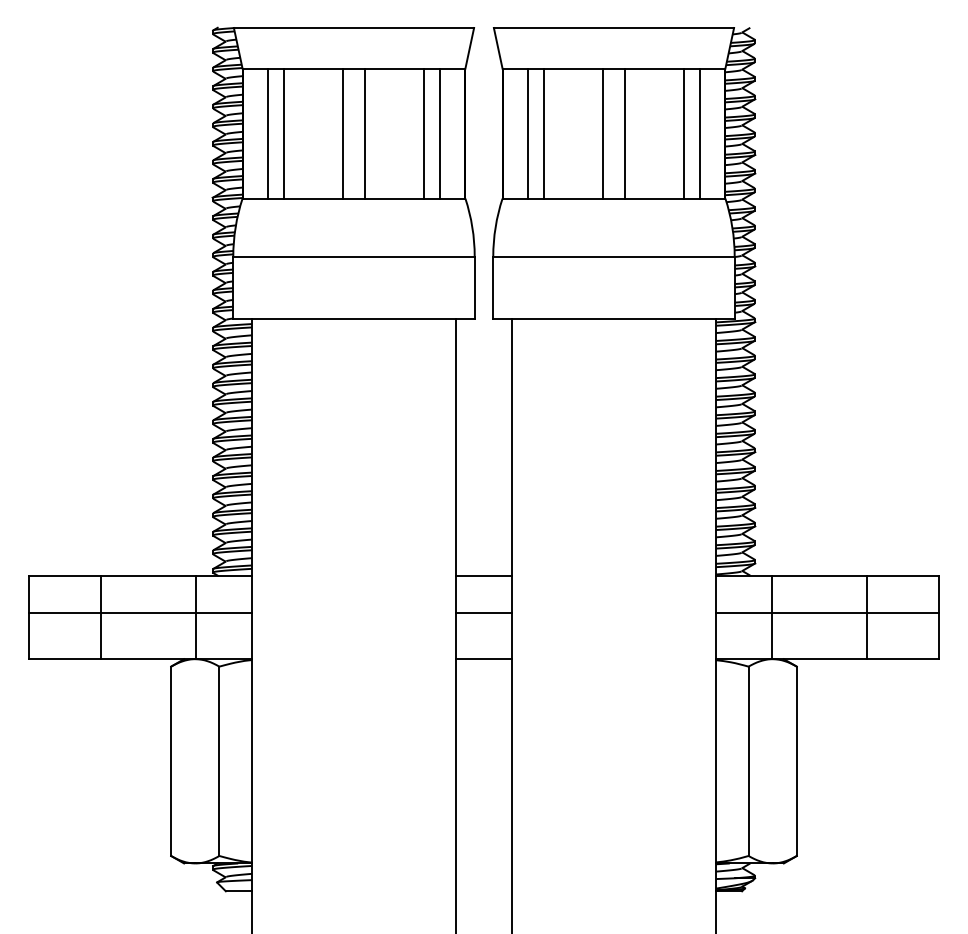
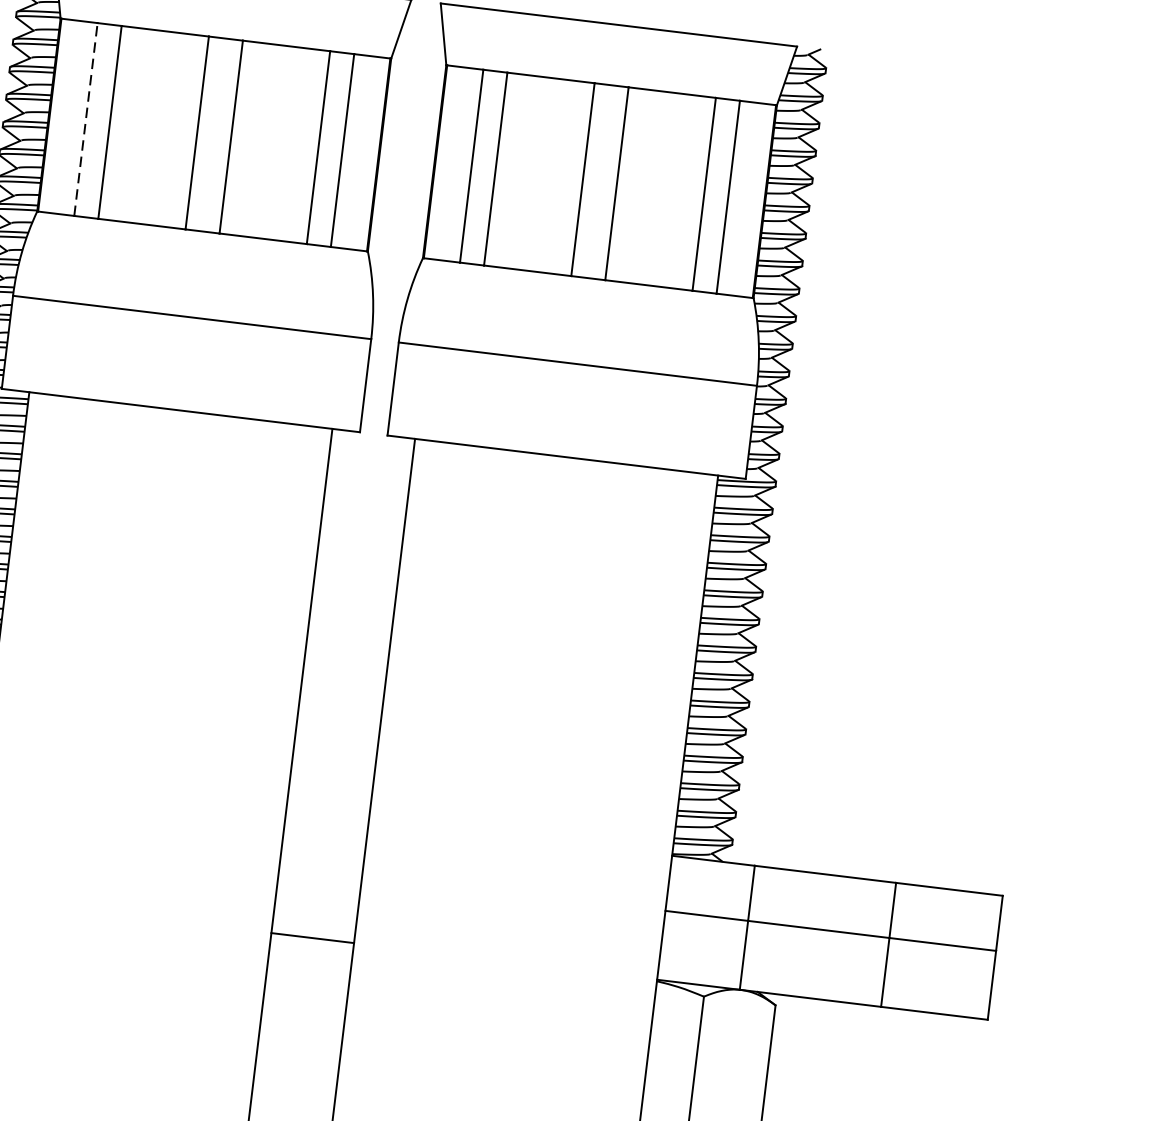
line: (267, 133) -> (85, 119), solid -> dashed
line: (483, 575) -> (327, 813), removed
line: (483, 612) -> (320, 868), removed

